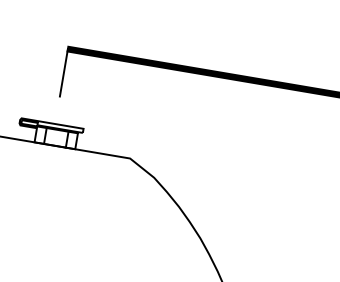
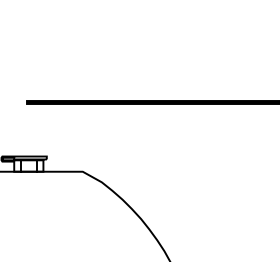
line: (63, 72) -> (26, 119), removed

